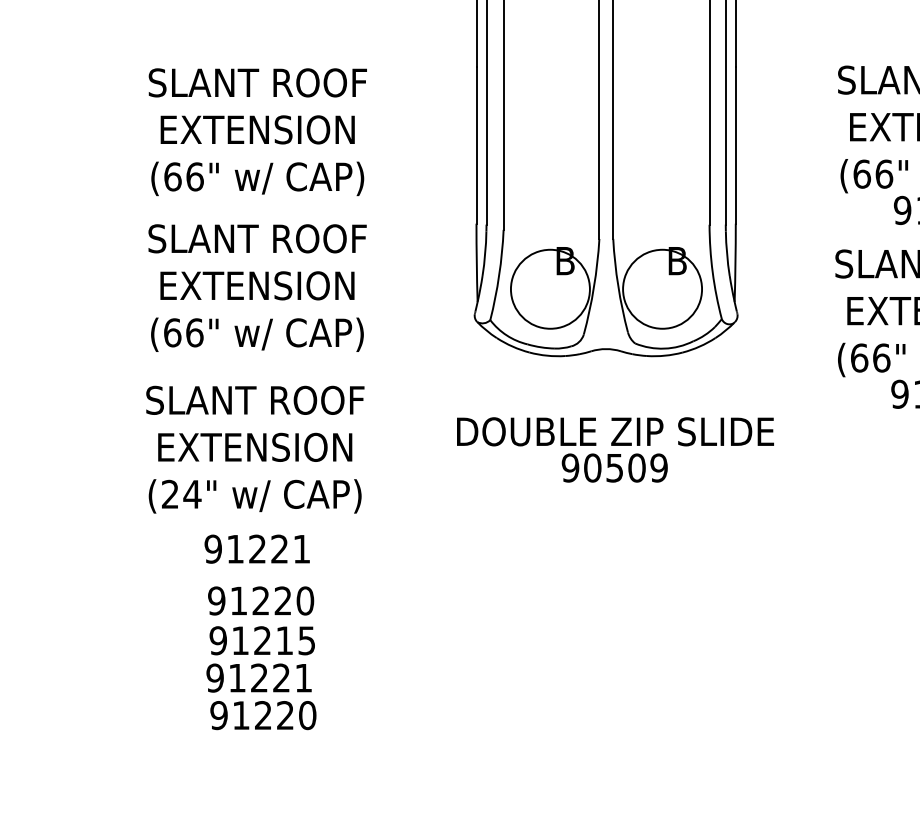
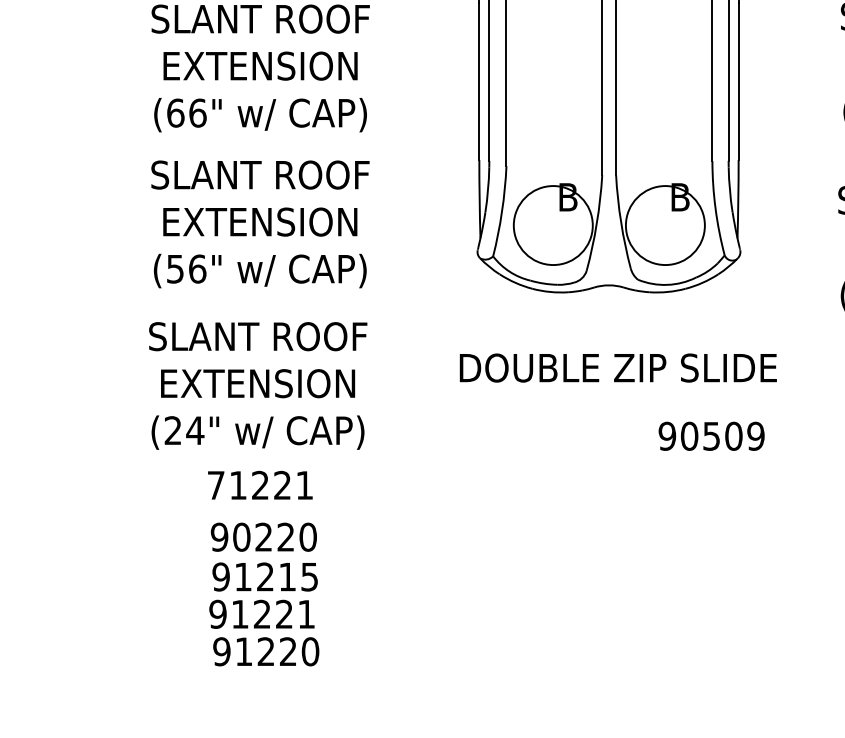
text: (172, 332) -> (175, 268), (66" -> (56"
text: (614, 467) -> (711, 435), moved
text: (212, 548) -> (215, 484), 91221 -> 71221
text: (238, 600) -> (241, 536), 91220 -> 90220

